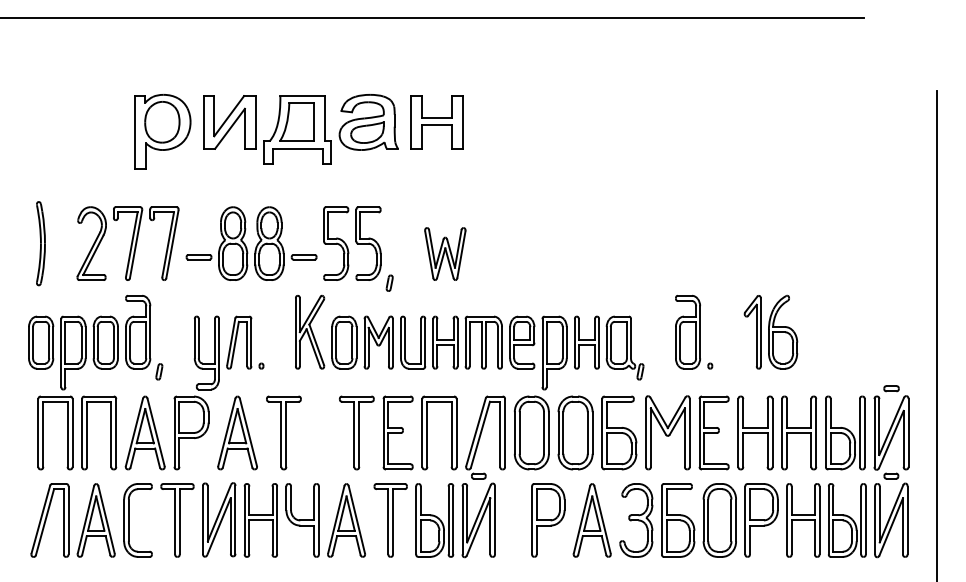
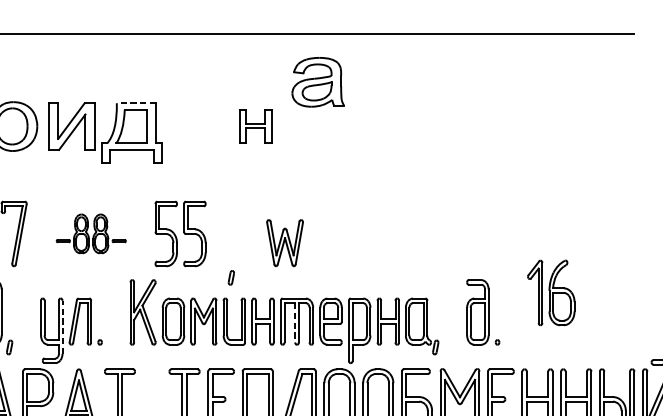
line: (302, 96) -> (136, 103), solid -> dashed
part: (368, 122) -> (317, 82), moved
part: (436, 122) -> (255, 126), size x0.7
part: (251, 243) -> (91, 233), size x0.6
part: (445, 253) -> (285, 242), moved
part: (389, 282) -> (231, 277), moved
part: (770, 331) -> (550, 292), moved
line: (481, 344) -> (294, 323), solid -> dashed
line: (219, 349) -> (62, 327), solid -> dashed

